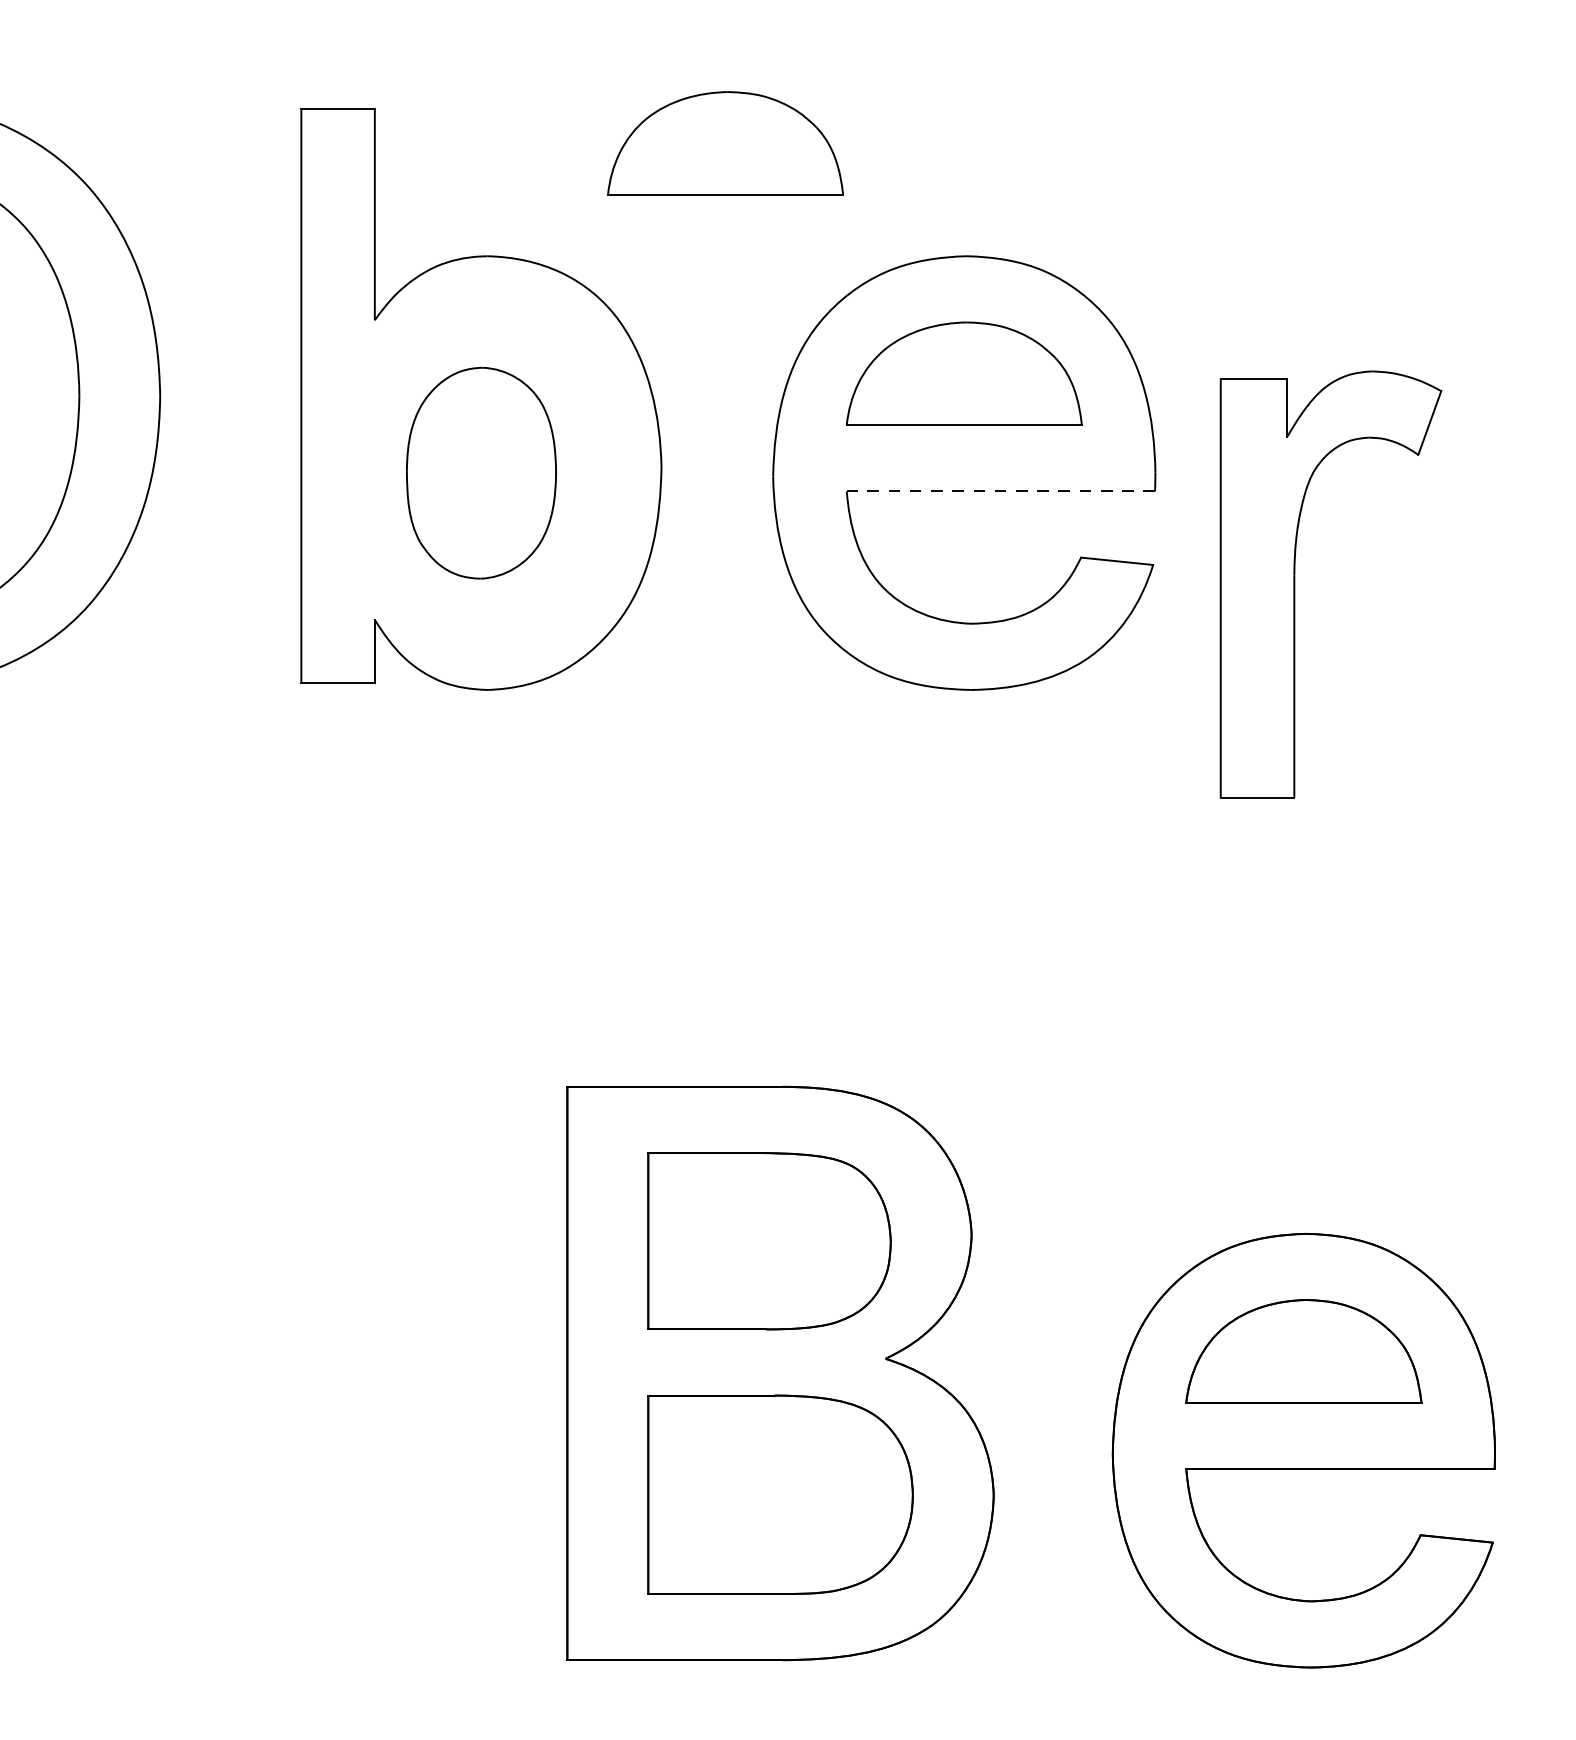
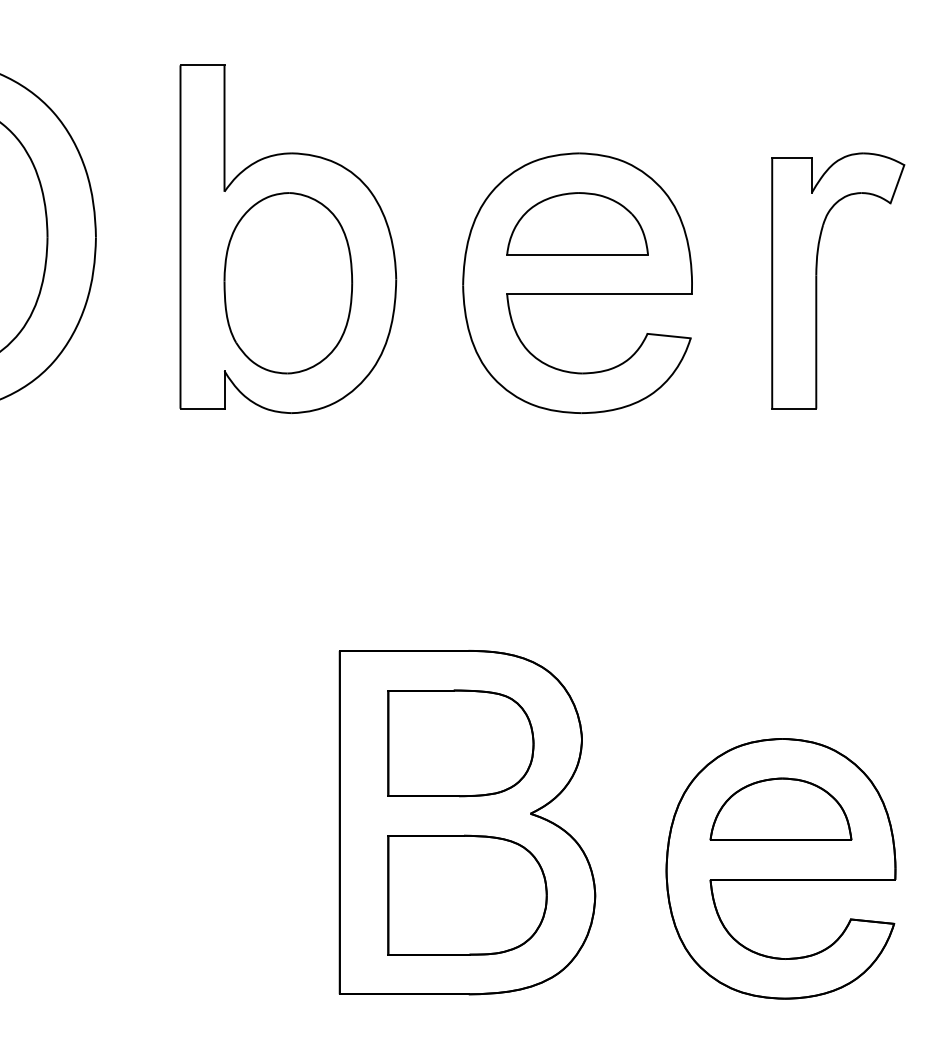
part: (725, 142) -> (434, 85), removed
part: (481, 473) -> (288, 283), size x1.43
line: (1000, 491) -> (599, 294), dashed -> solid
part: (1296, 583) -> (817, 280), moved

